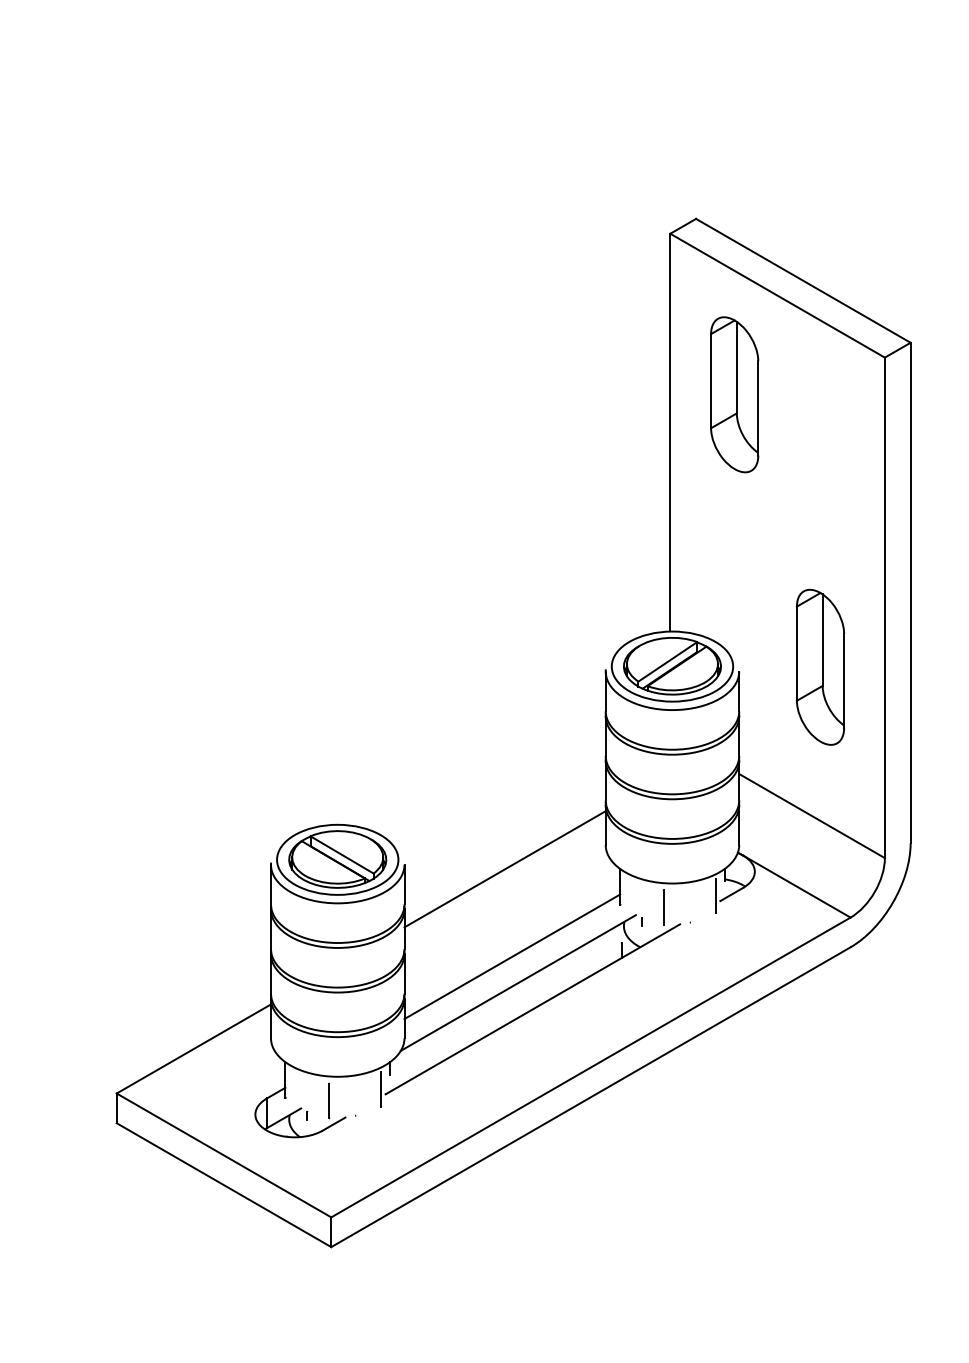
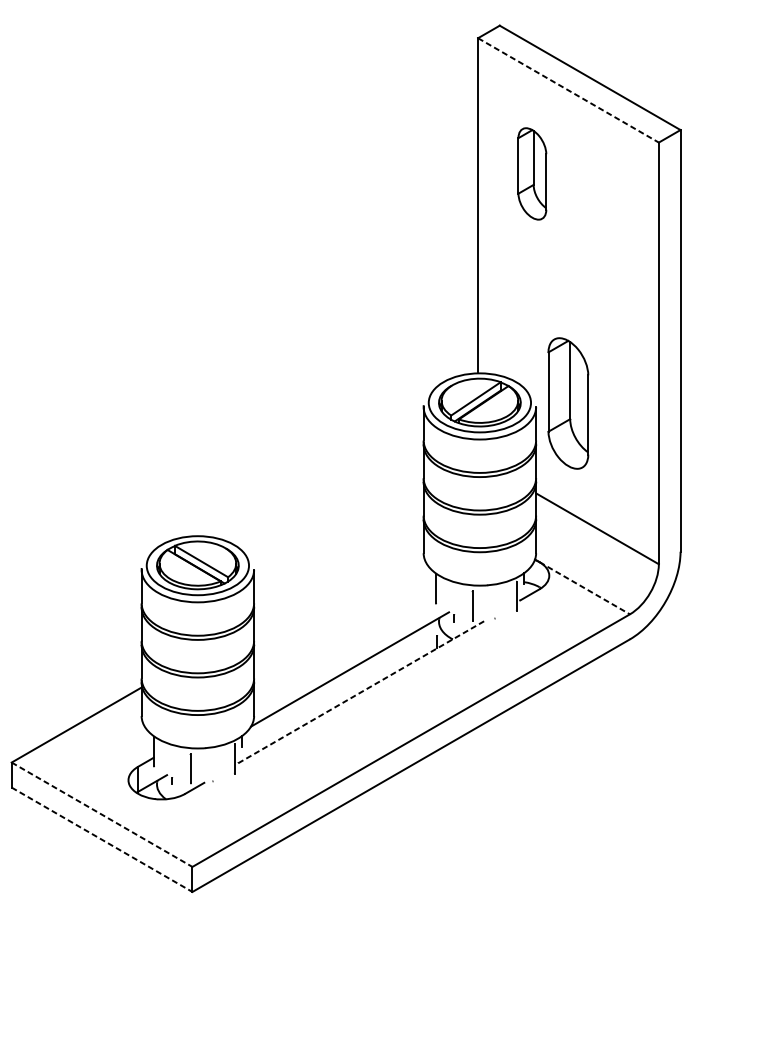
line: (777, 295) -> (568, 90), solid -> dashed
part: (734, 394) -> (532, 173), size x0.7
part: (819, 666) -> (567, 402), moved
line: (504, 869) -> (338, 573), removed
line: (796, 886) -> (584, 588), solid -> dashed
line: (512, 956) -> (345, 647), removed
line: (532, 1009) -> (361, 691), solid -> dashed
line: (224, 1155) -> (102, 814), solid -> dashed
line: (224, 1185) -> (102, 840), solid -> dashed

